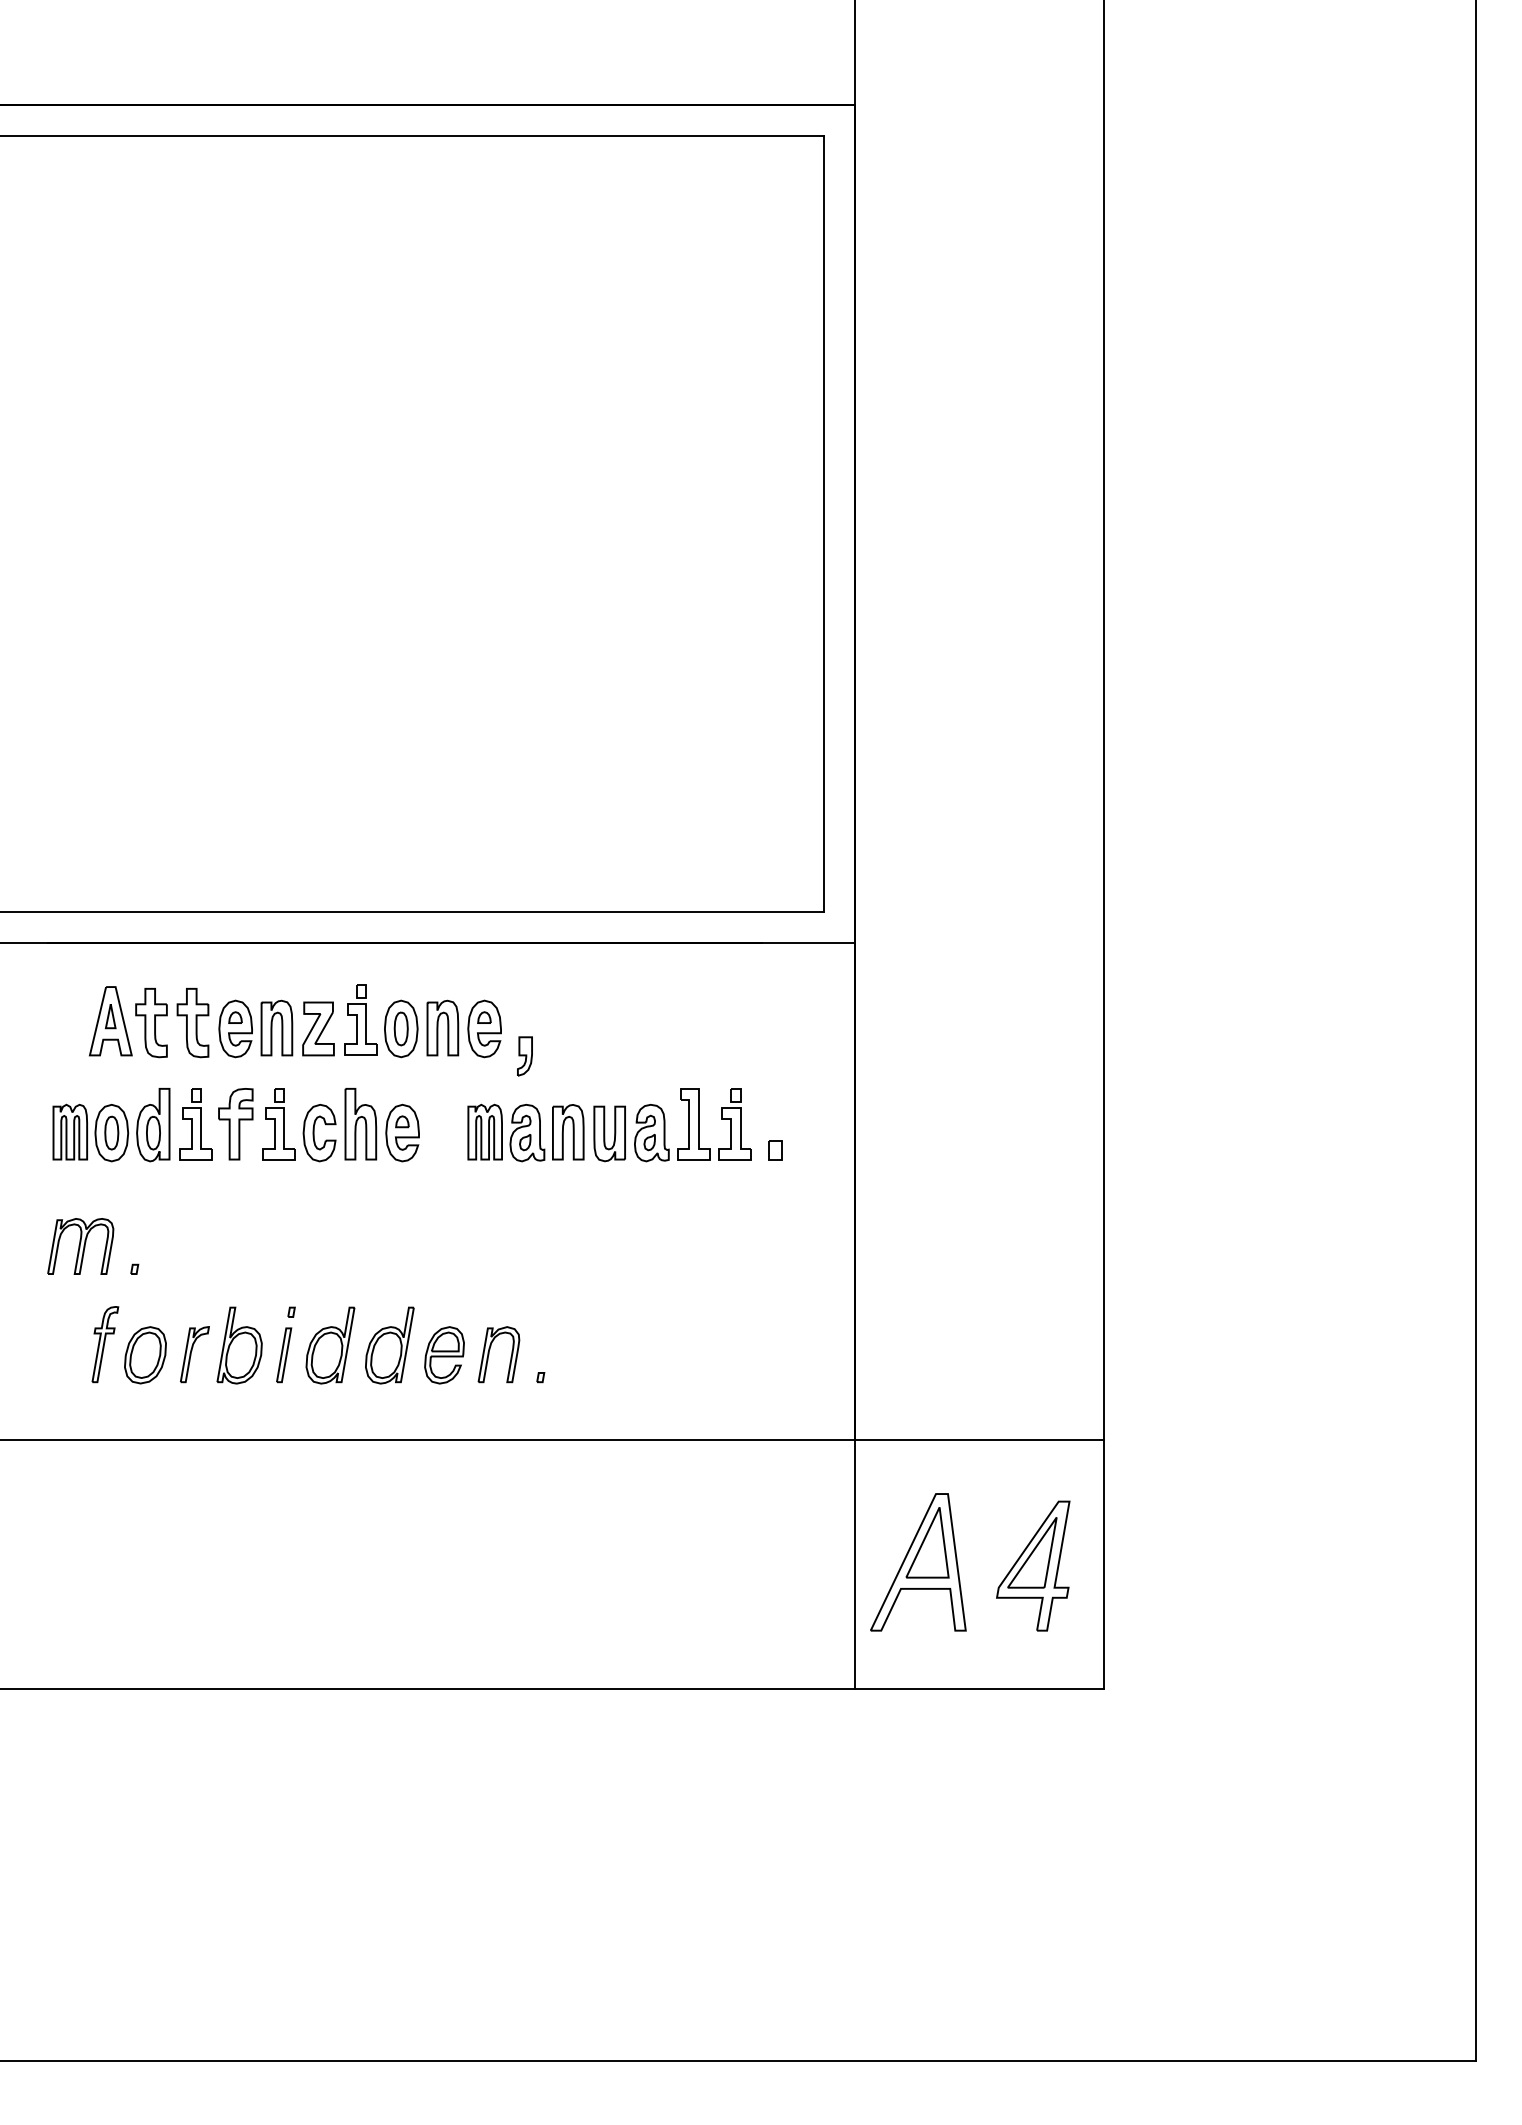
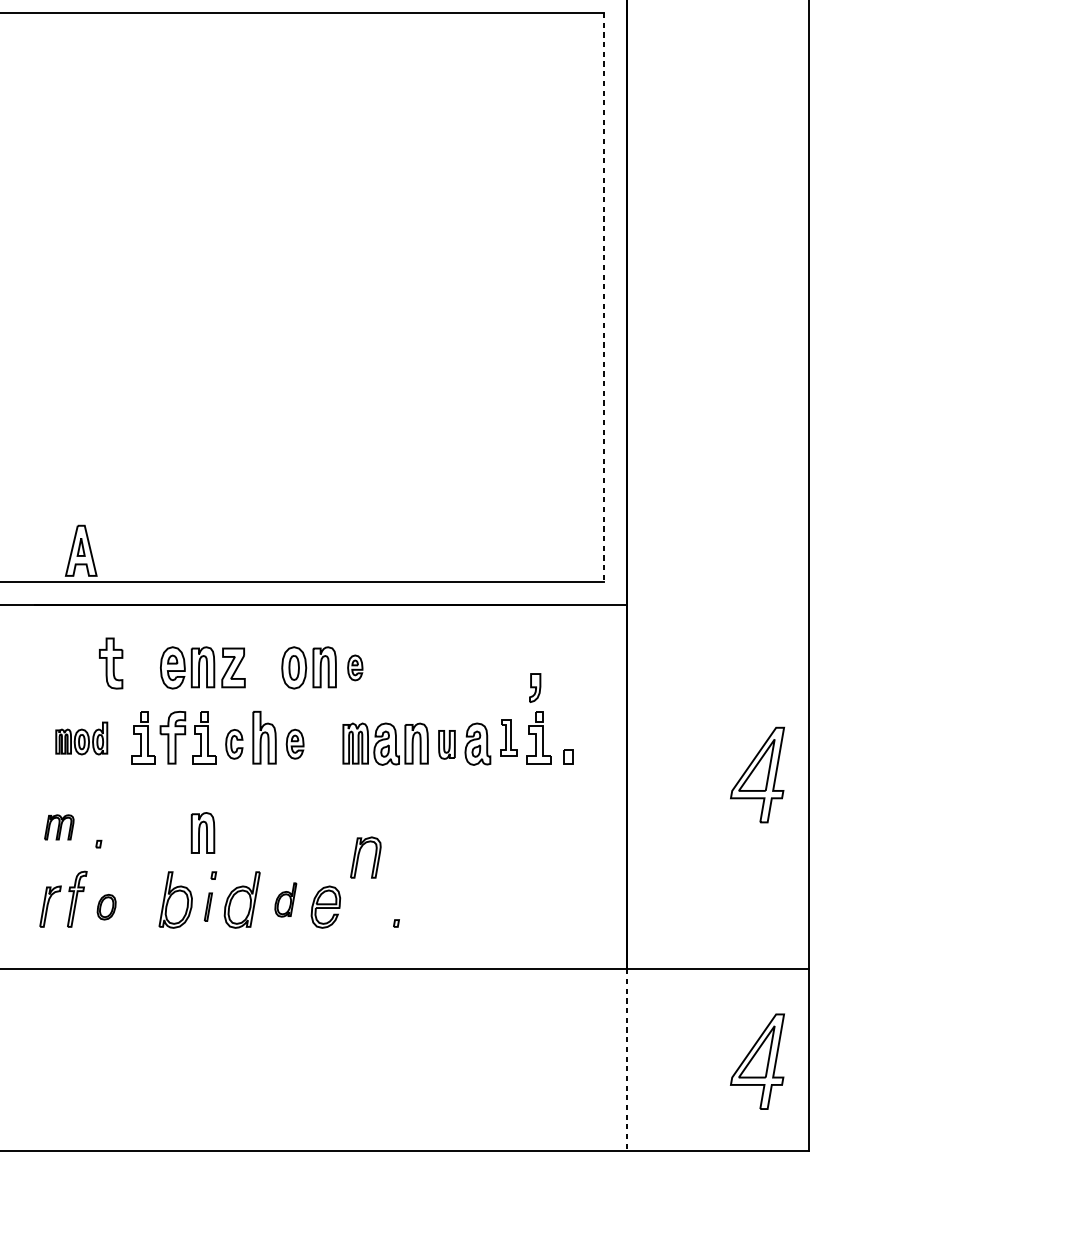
line: (824, 524) -> (604, 298), solid -> dashed
part: (360, 1019) -> (264, 660), removed
part: (110, 1021) -> (81, 551), moved
part: (192, 1023) -> (141, 663), removed
part: (484, 1028) -> (355, 667), size x0.6
part: (524, 1056) -> (534, 688), moved
part: (693, 1124) -> (508, 737), size x0.7
part: (111, 1125) -> (81, 738), size x0.6
part: (402, 1132) -> (295, 743), size x0.7
part: (319, 1133) -> (234, 744), size x0.7
part: (609, 1133) -> (446, 744), size x0.7
part: (1033, 1174) -> (757, 774), added
part: (80, 1246) -> (59, 827), size x0.6
part: (276, 1253) -> (202, 832), added
part: (389, 1345) -> (285, 899), size x0.6
part: (194, 1354) -> (50, 906), moved
part: (489, 1354) -> (358, 857), moved
part: (145, 1355) -> (106, 907), size x0.6
part: (284, 1355) -> (208, 907), size x0.7
part: (918, 1562) -> (673, 1059), removed
line: (855, 1564) -> (627, 1060), solid -> dashed

